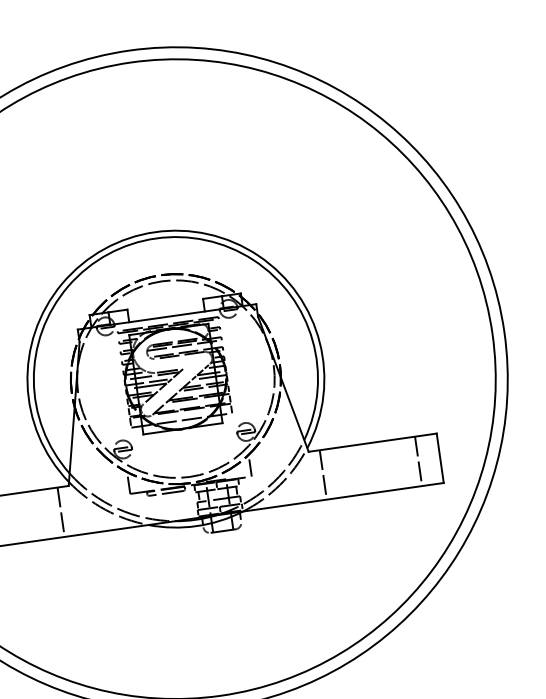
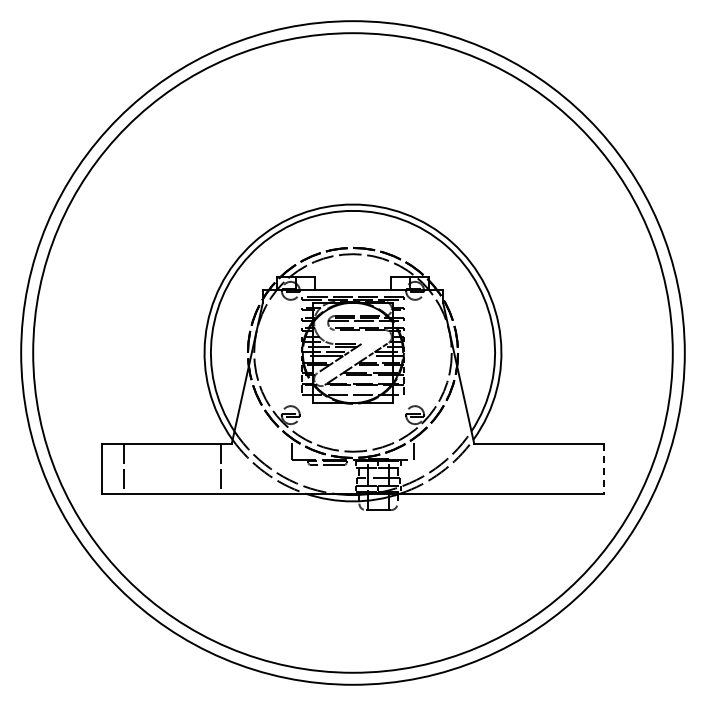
line: (440, 458) -> (603, 468), solid -> dashed
line: (418, 461) -> (581, 468), removed
line: (323, 474) -> (485, 468), removed

